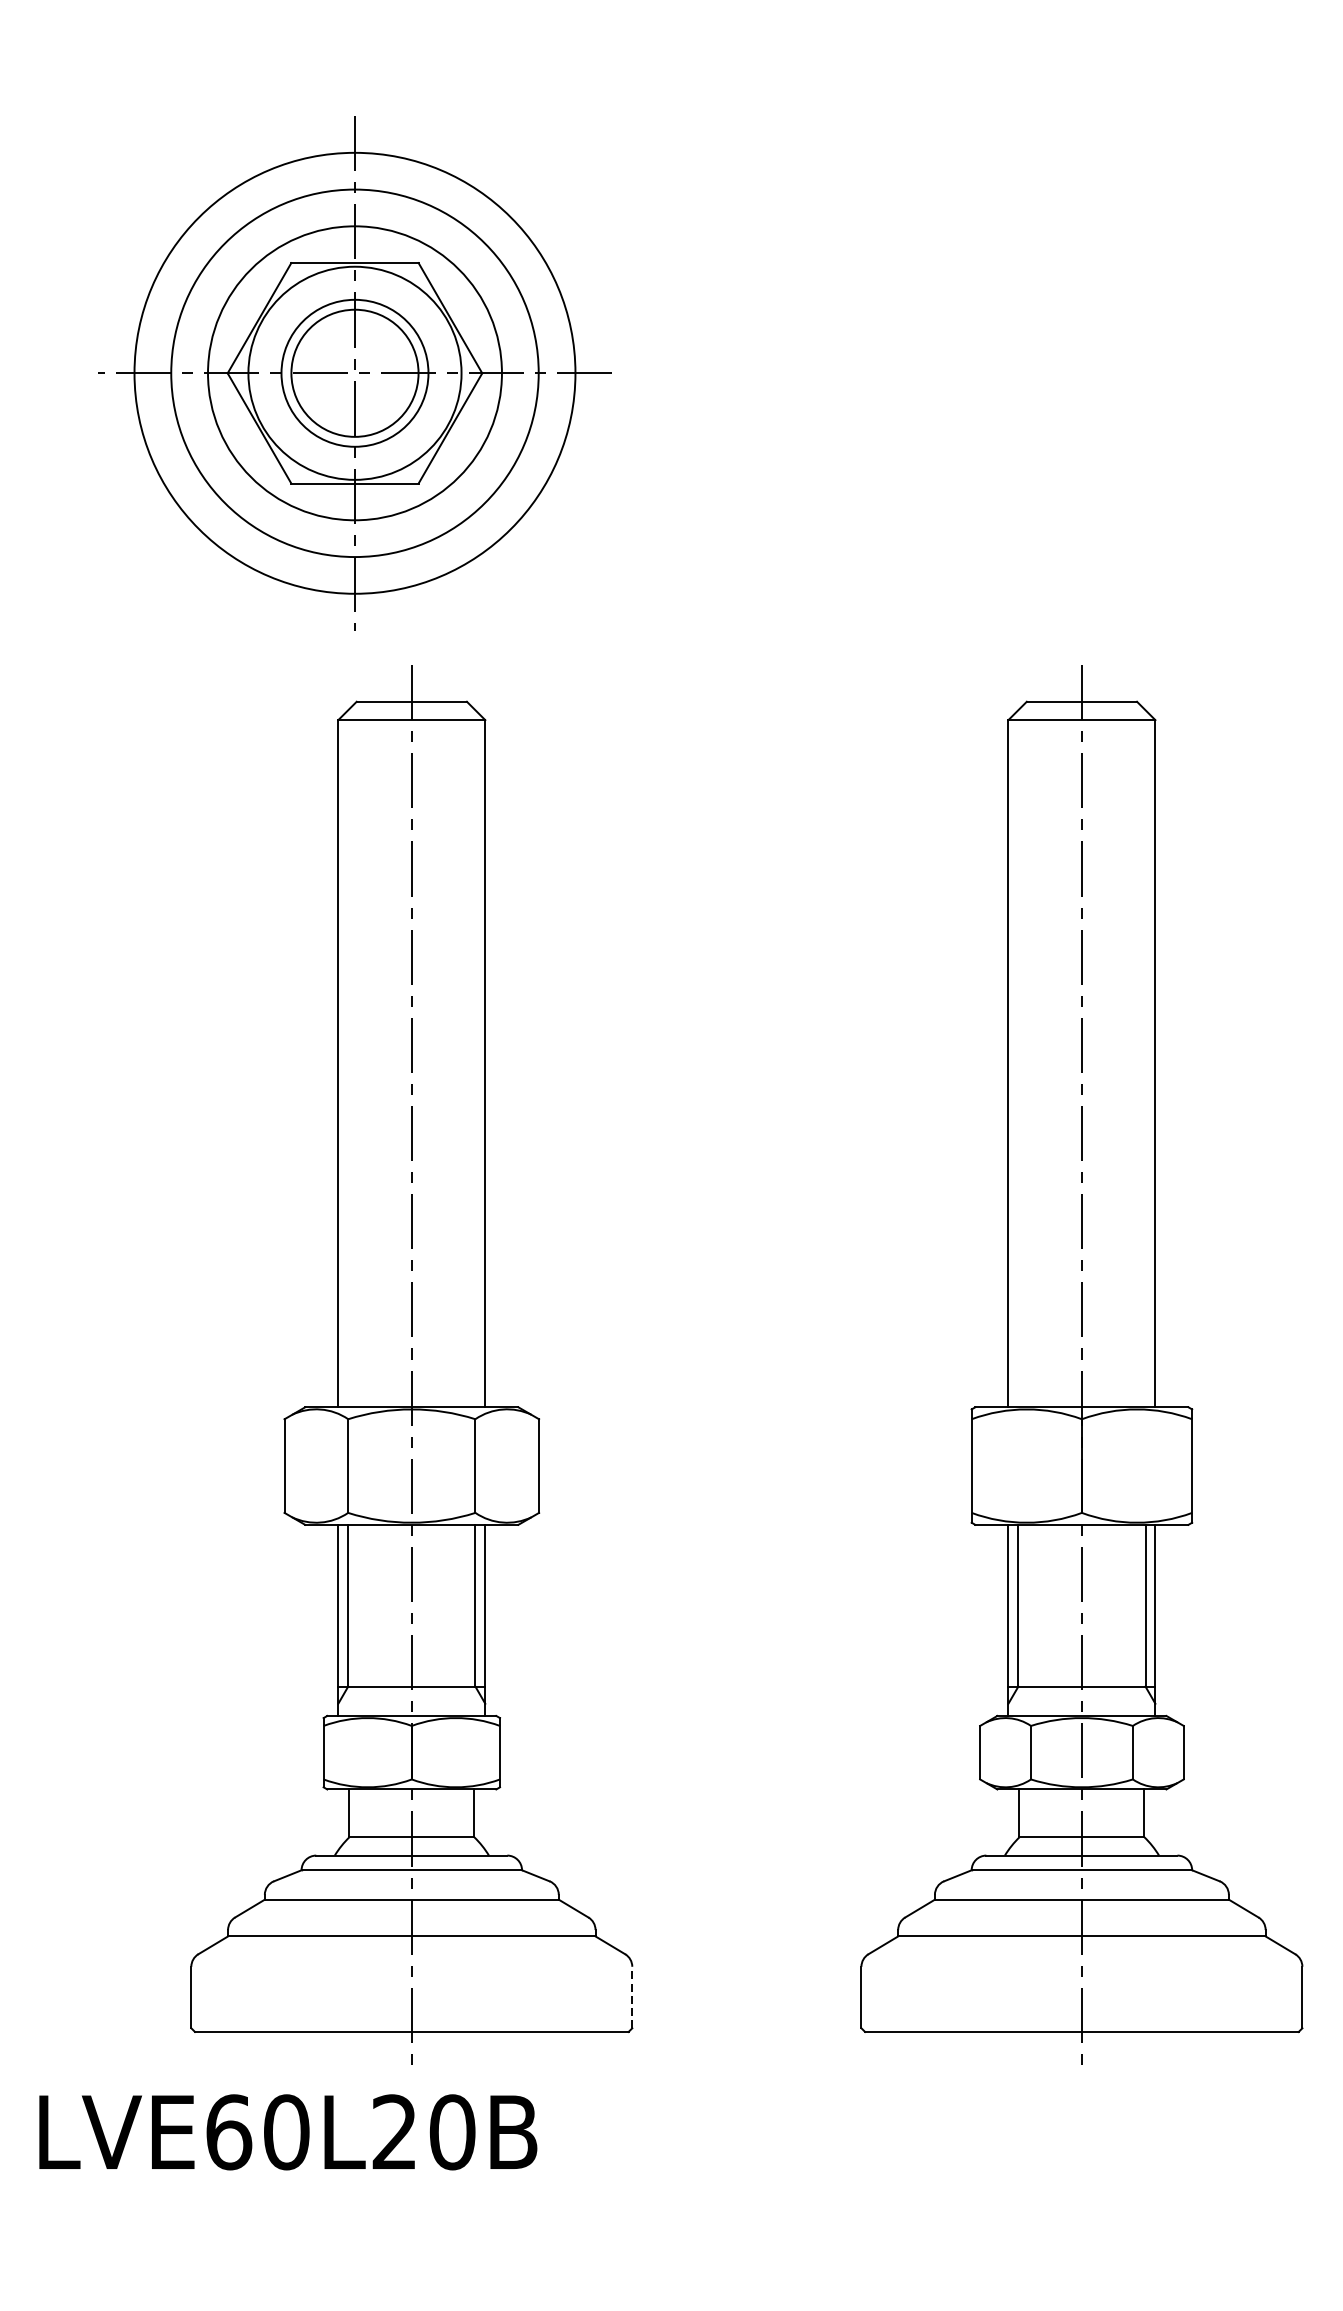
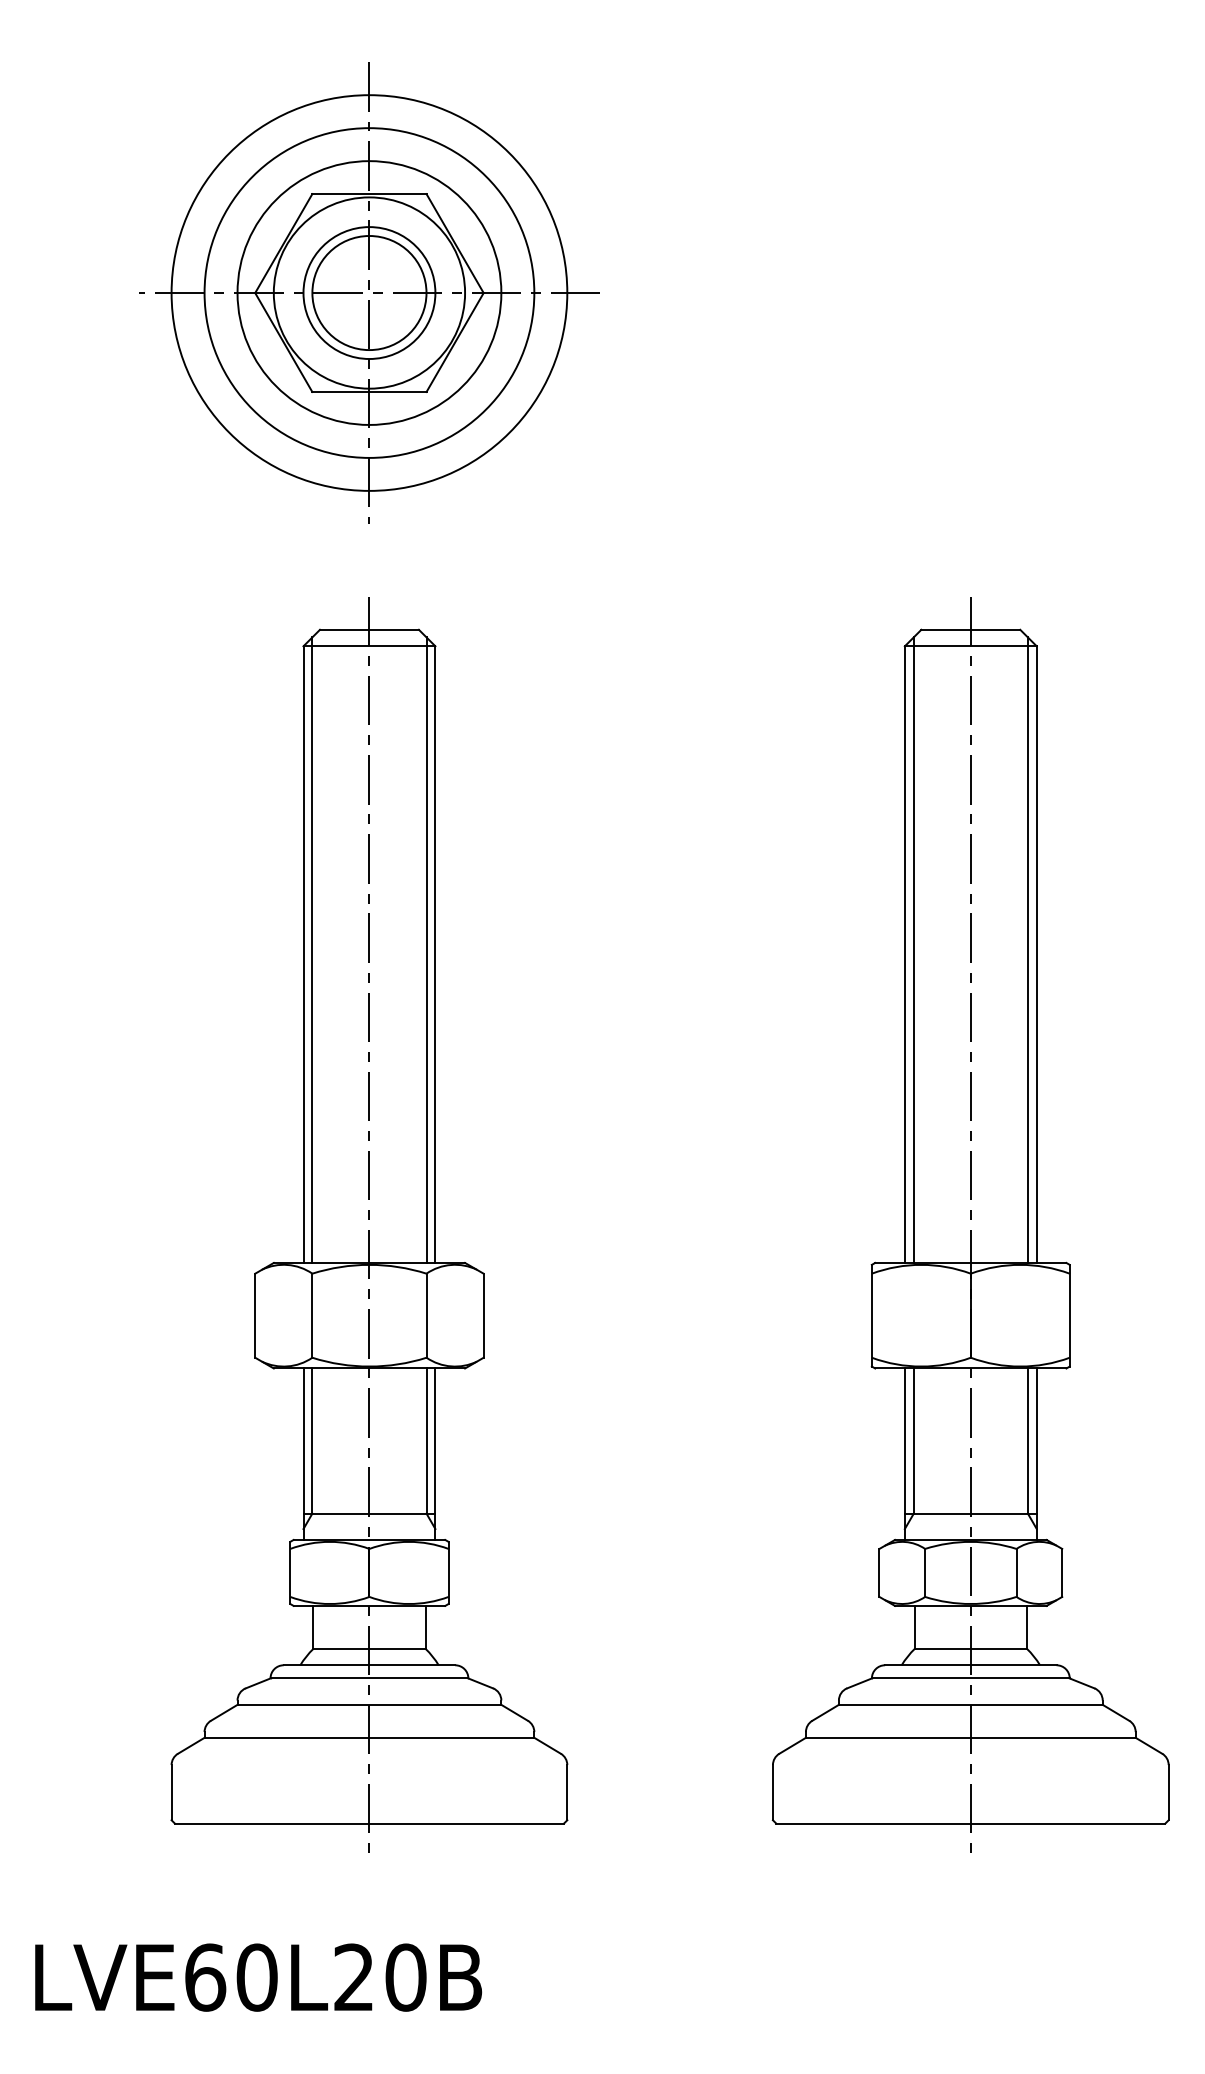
part: (355, 372) -> (369, 292), moved
line: (348, 1057) -> (312, 949), added
line: (475, 1057) -> (426, 949), added
line: (1018, 1057) -> (913, 949), added
line: (1145, 1057) -> (1027, 949), added
line: (632, 1997) -> (567, 1792), dashed -> solid
text: (288, 2132) -> (258, 1977), moved

